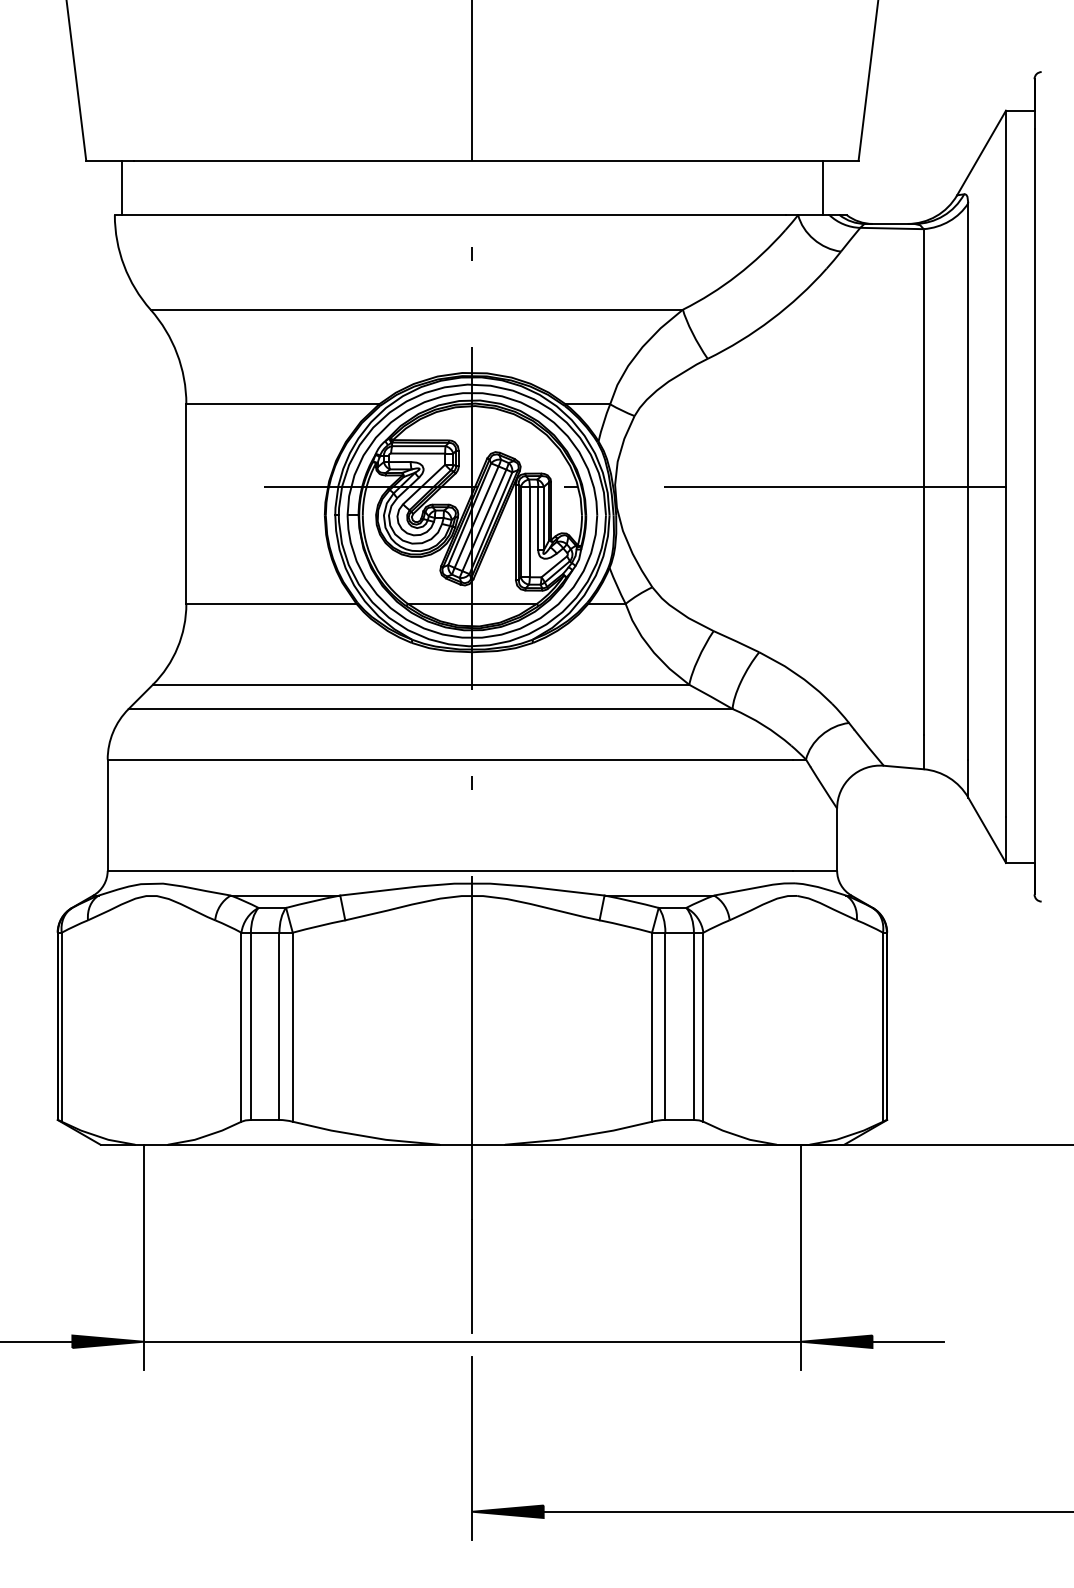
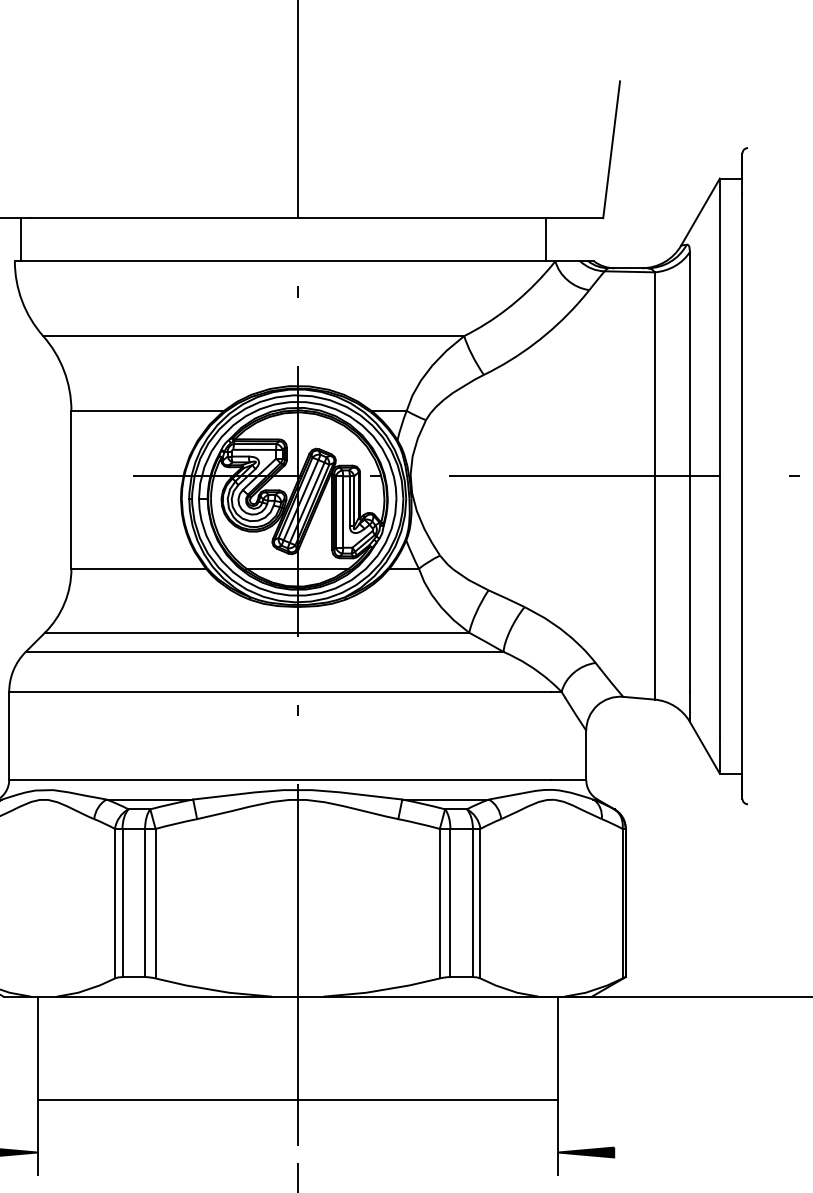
line: (822, 187) -> (545, 239), moved
line: (472, 1341) -> (297, 1100), moved
line: (908, 1341) -> (642, 1152), removed

